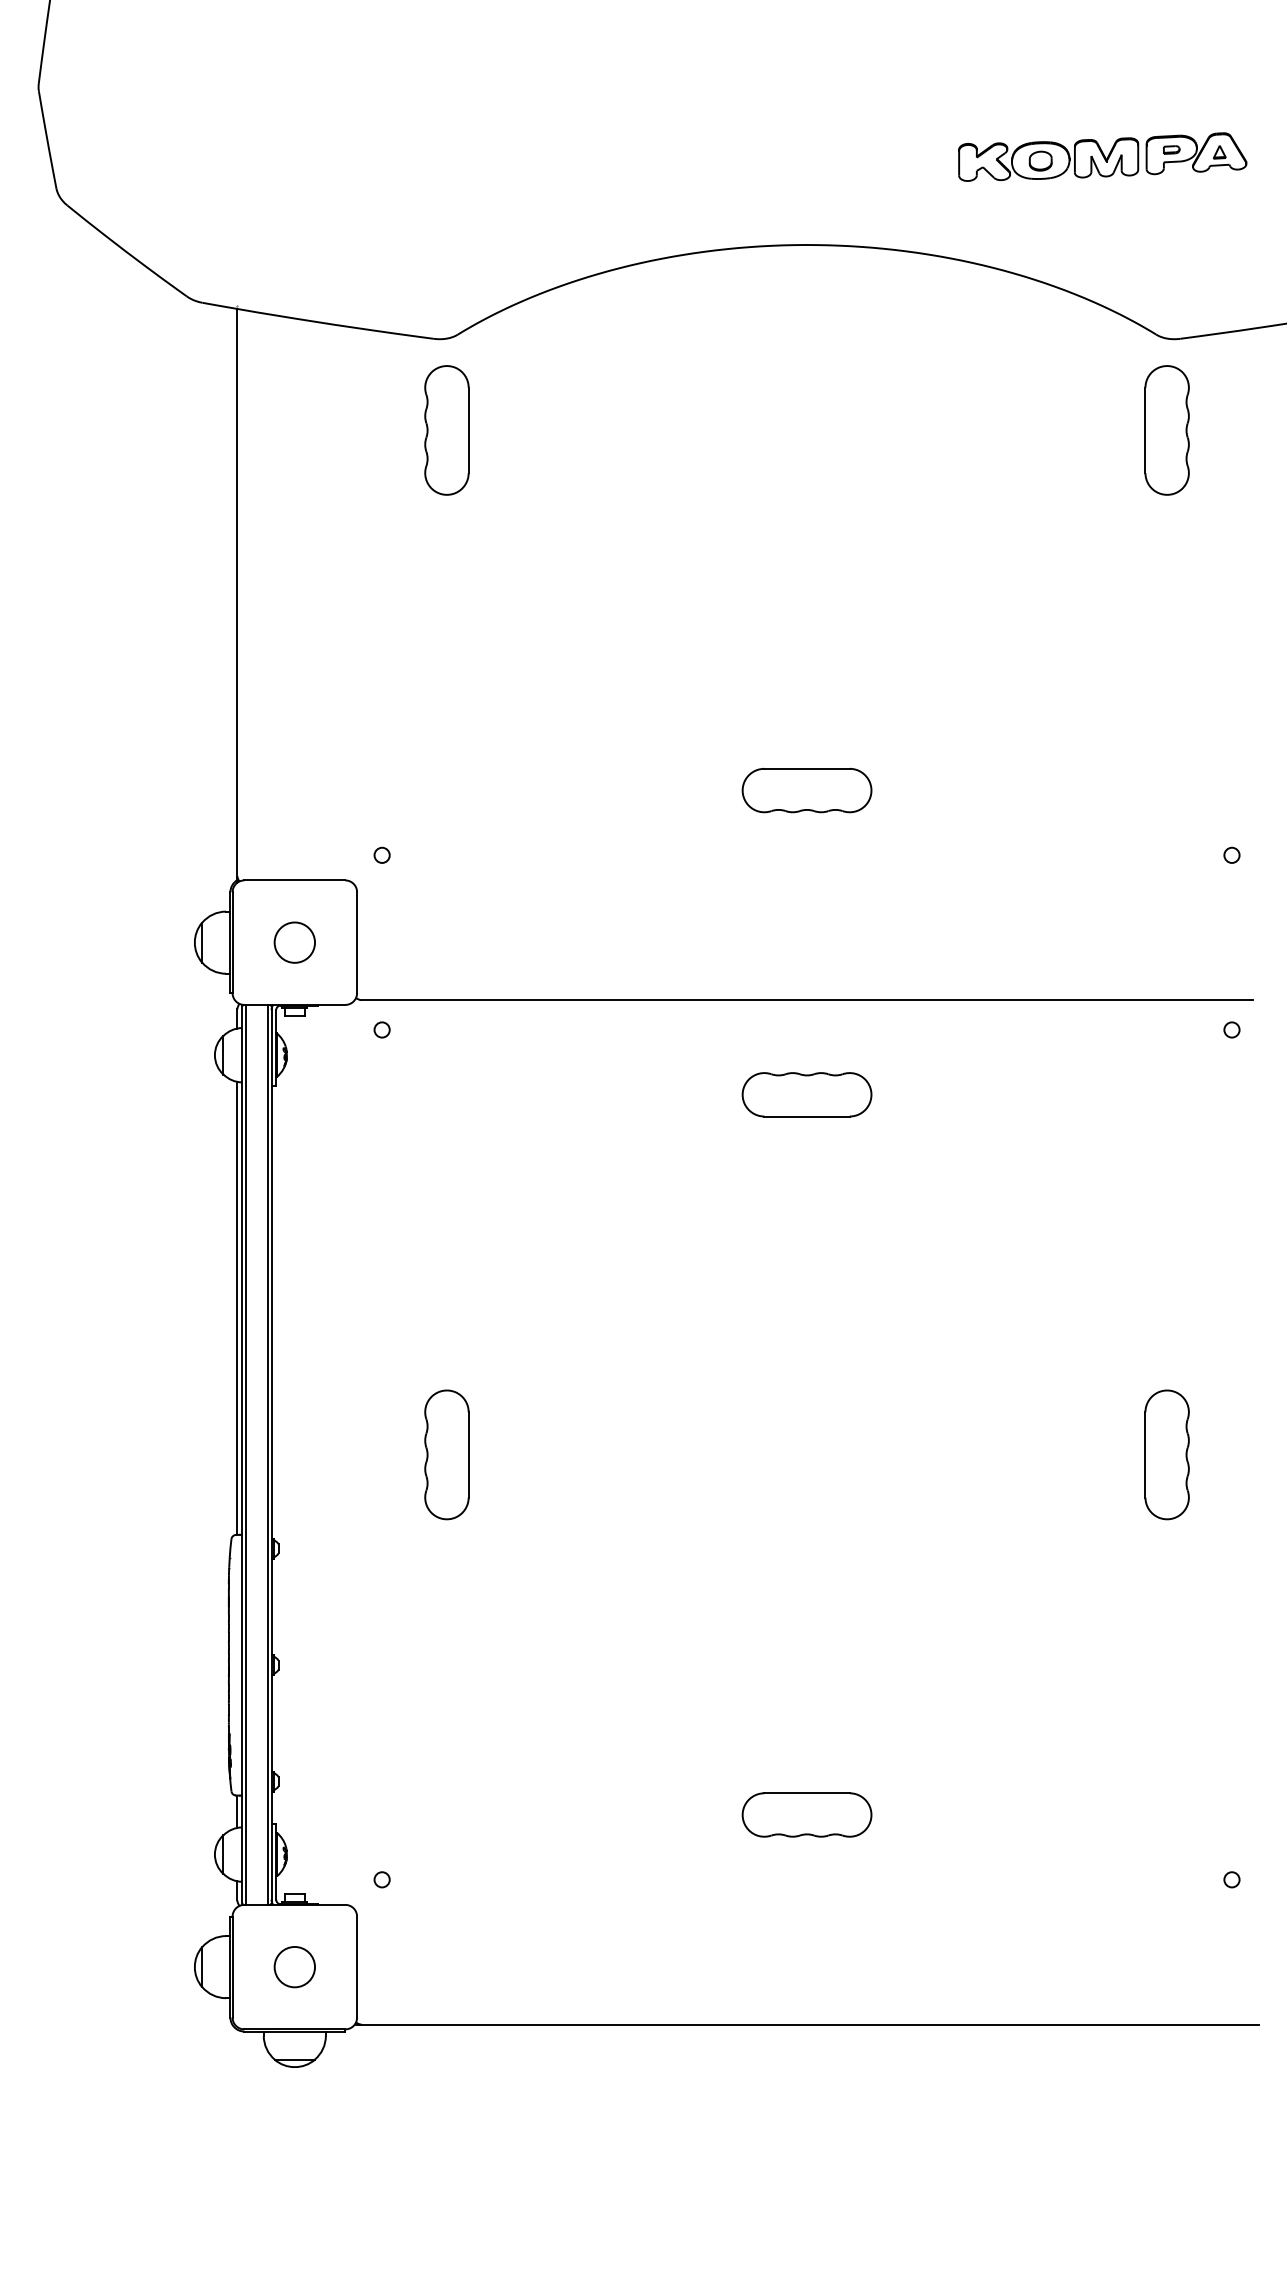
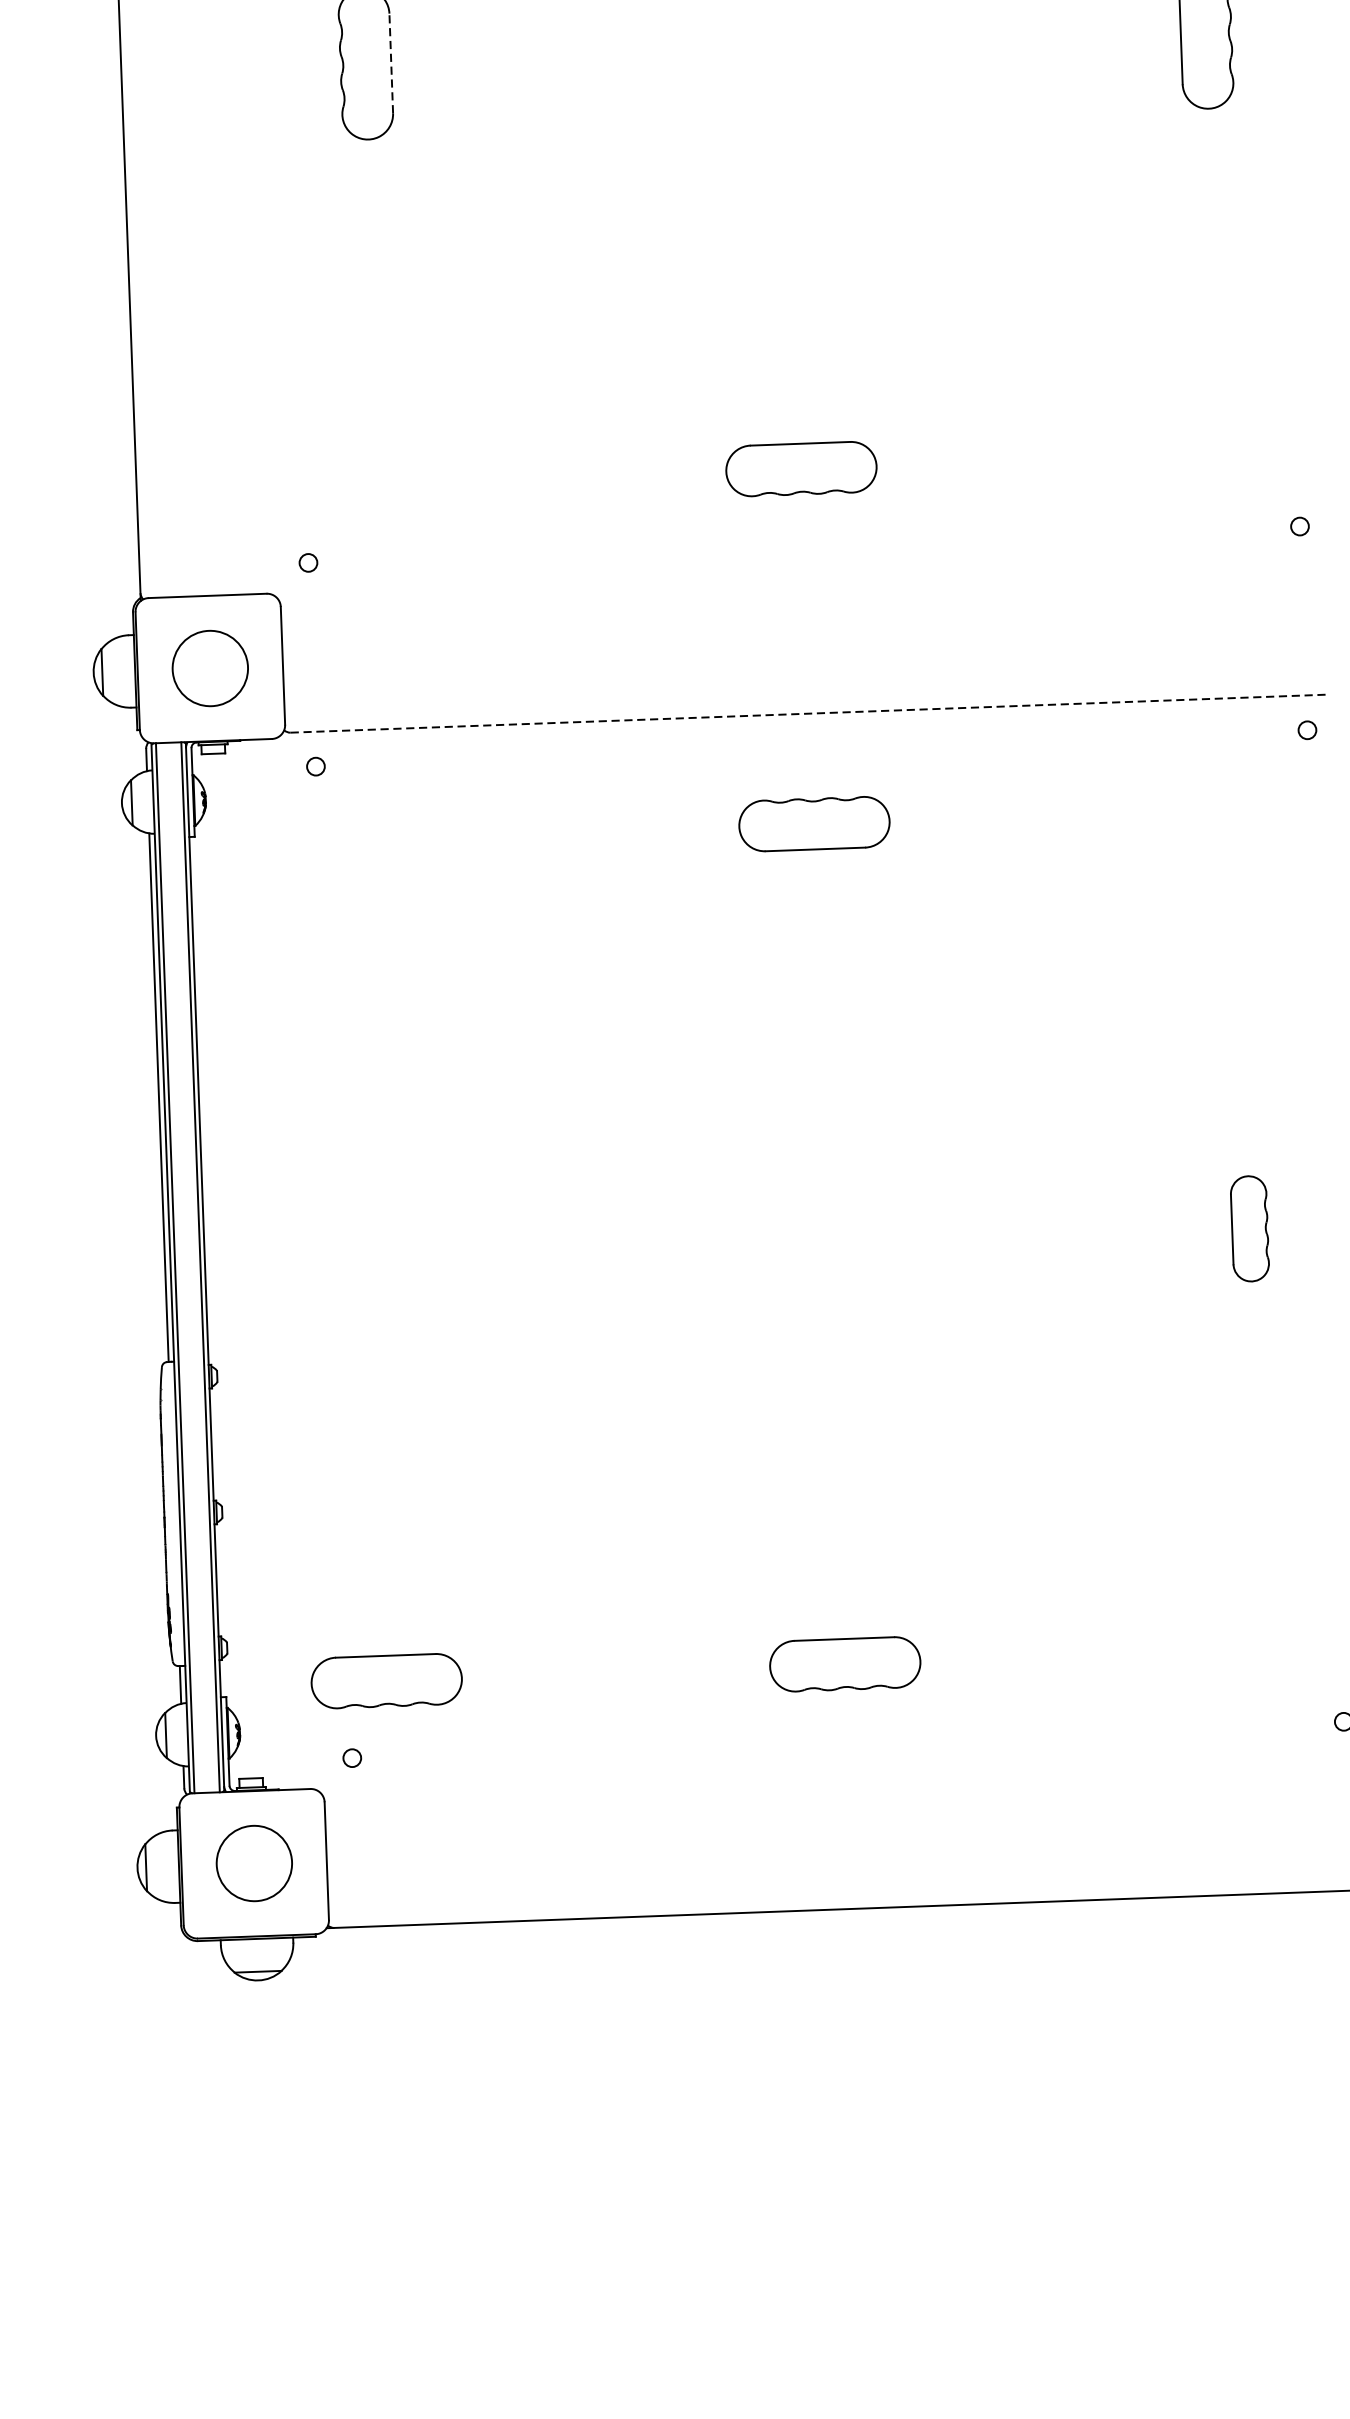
line: (468, 430) -> (391, 63), solid -> dashed
circle: (294, 942) -> (209, 668), size x1.6
line: (807, 1000) -> (810, 714), solid -> dashed
part: (446, 1454) -> (409, 1259), removed
part: (1166, 1454) -> (1249, 1228), size x0.7
part: (413, 1814) -> (386, 1680), added
circle: (294, 1967) -> (253, 1864), size x1.6

